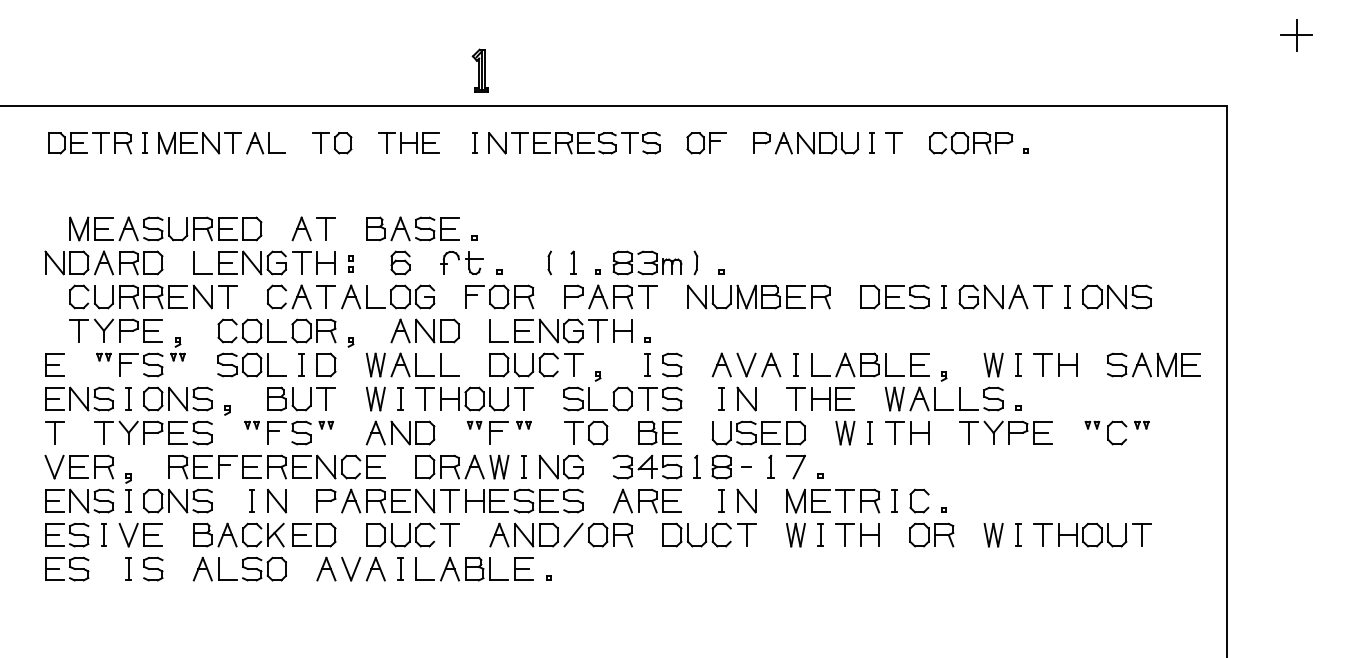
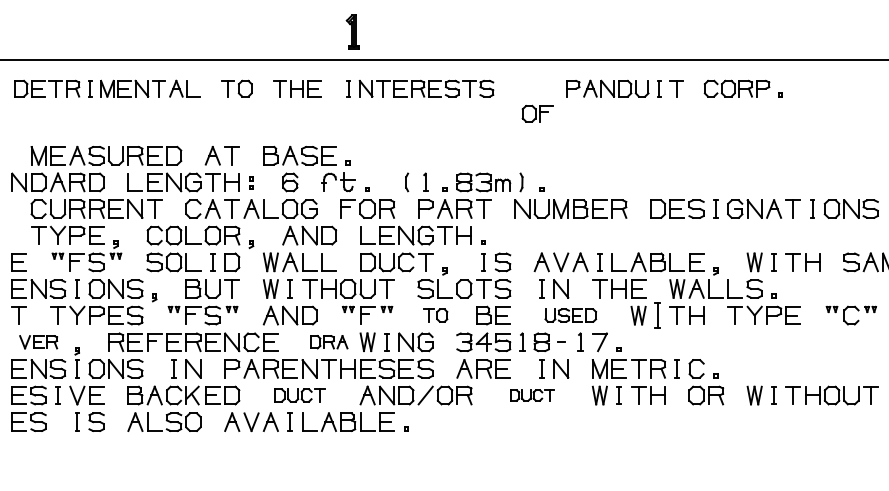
part: (706, 143) -> (537, 113), moved
part: (586, 432) -> (435, 315), size x0.7
part: (758, 432) -> (570, 315), size x0.7
part: (869, 432) -> (657, 315), size x1.4
part: (78, 466) -> (38, 341), size x0.7
part: (449, 466) -> (328, 341), size x0.7
part: (412, 534) -> (299, 395), size x0.7
part: (709, 534) -> (532, 395), size x0.6

